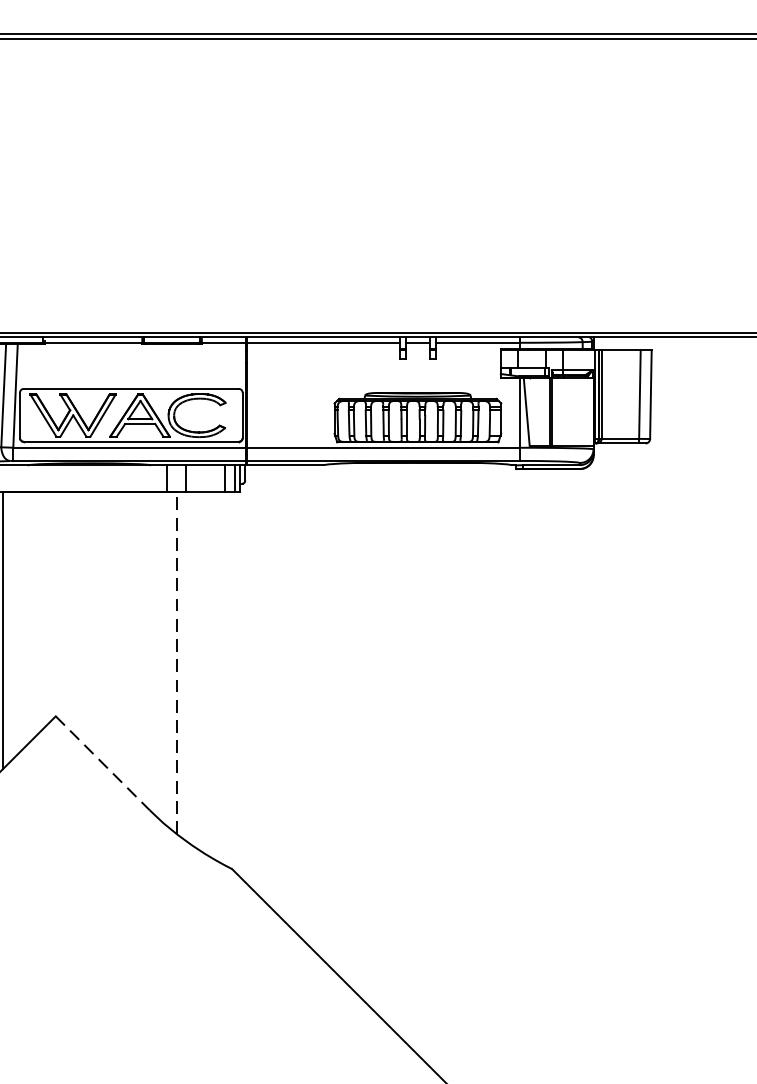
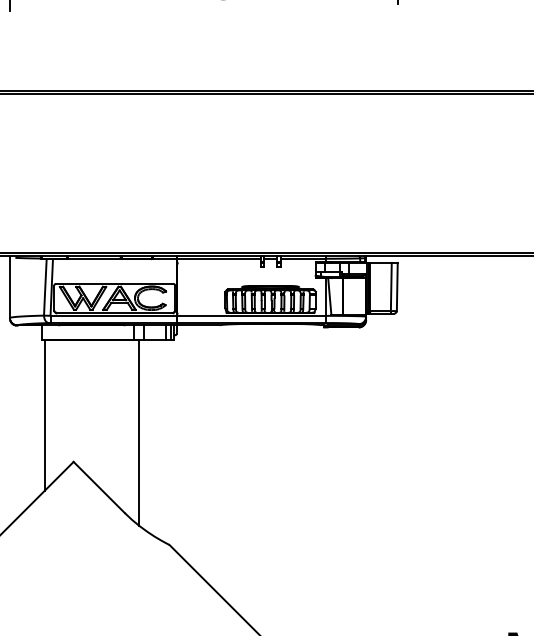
line: (176, 662) -> (139, 432), dashed -> solid
line: (103, 763) -> (99, 487), dashed -> solid

